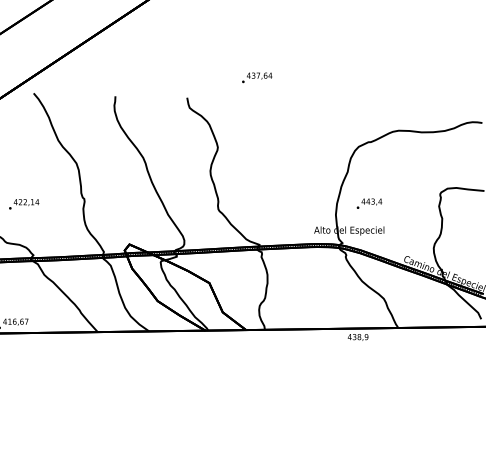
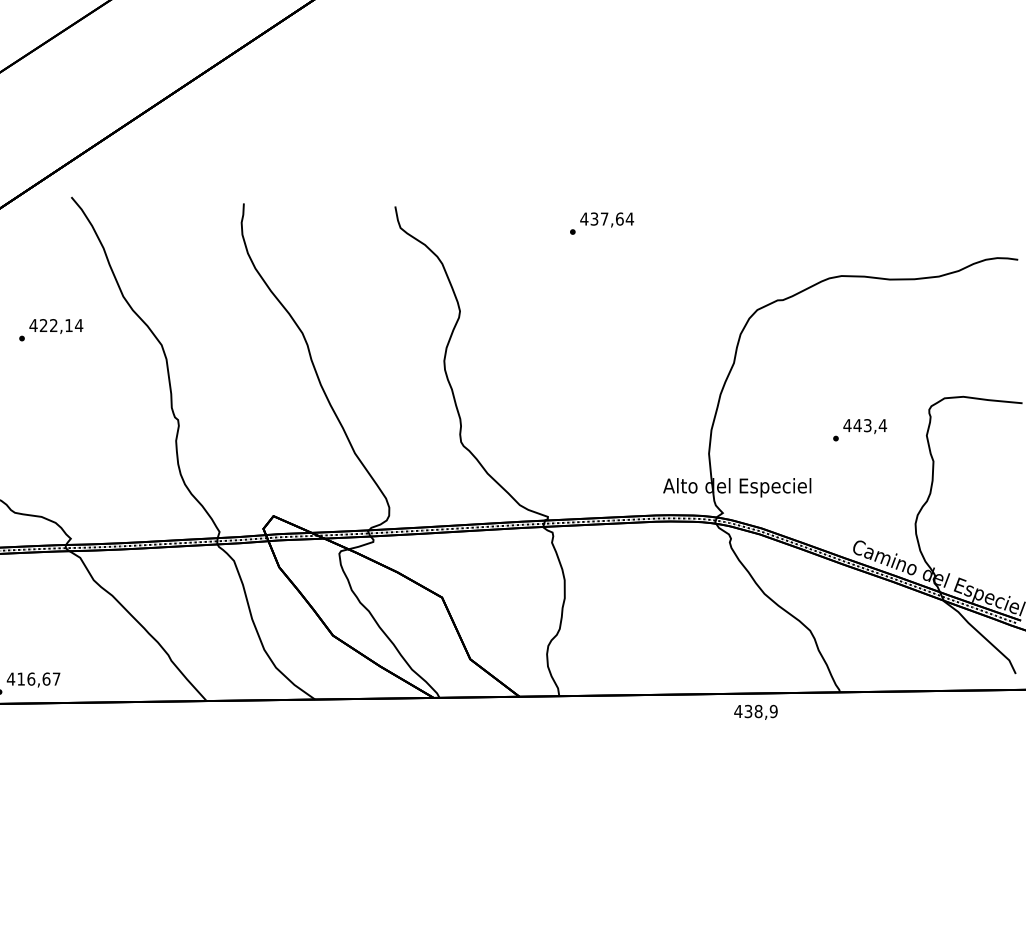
text: (257, 77) -> (602, 222), moved
text: (369, 203) -> (860, 429), moved
text: (24, 204) -> (51, 330), moved

